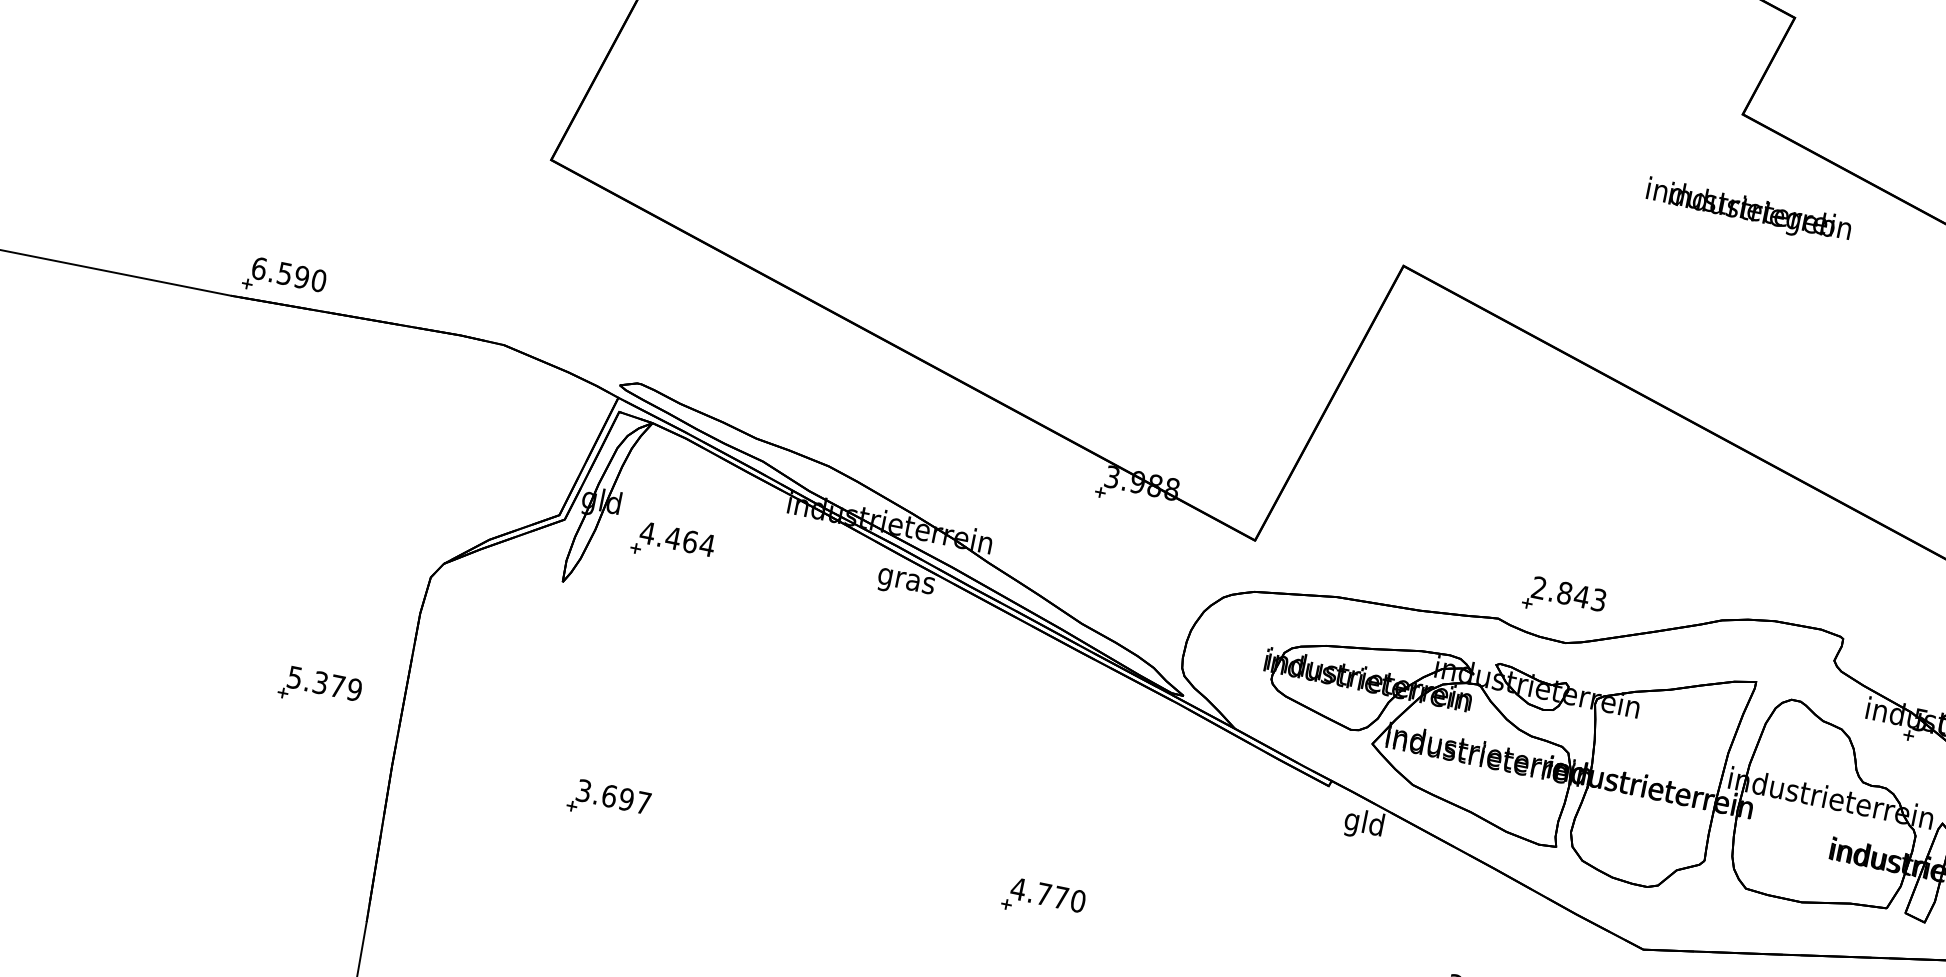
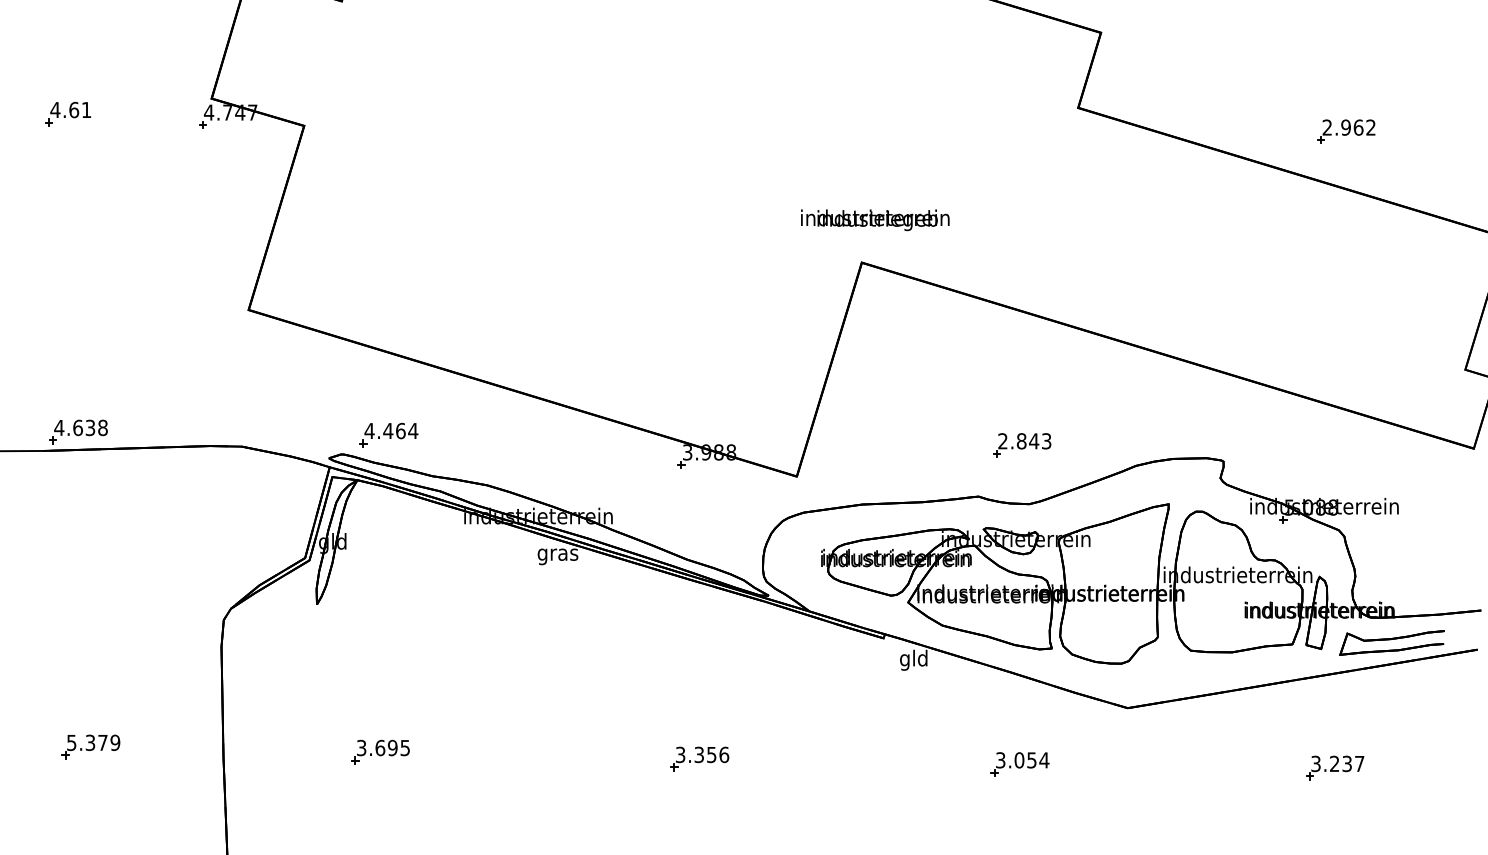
text: (1748, 211) -> (875, 220), moved
text: (288, 273) -> (80, 427), 6.590 -> 4.638
part: (672, 543) -> (388, 434), moved
part: (1564, 599) -> (1022, 445), moved
part: (319, 687) -> (90, 746), moved
text: (642, 803) -> (404, 748), 3.697 -> 3.695
text: (1048, 894) -> (702, 754), 4.770 -> 3.356

